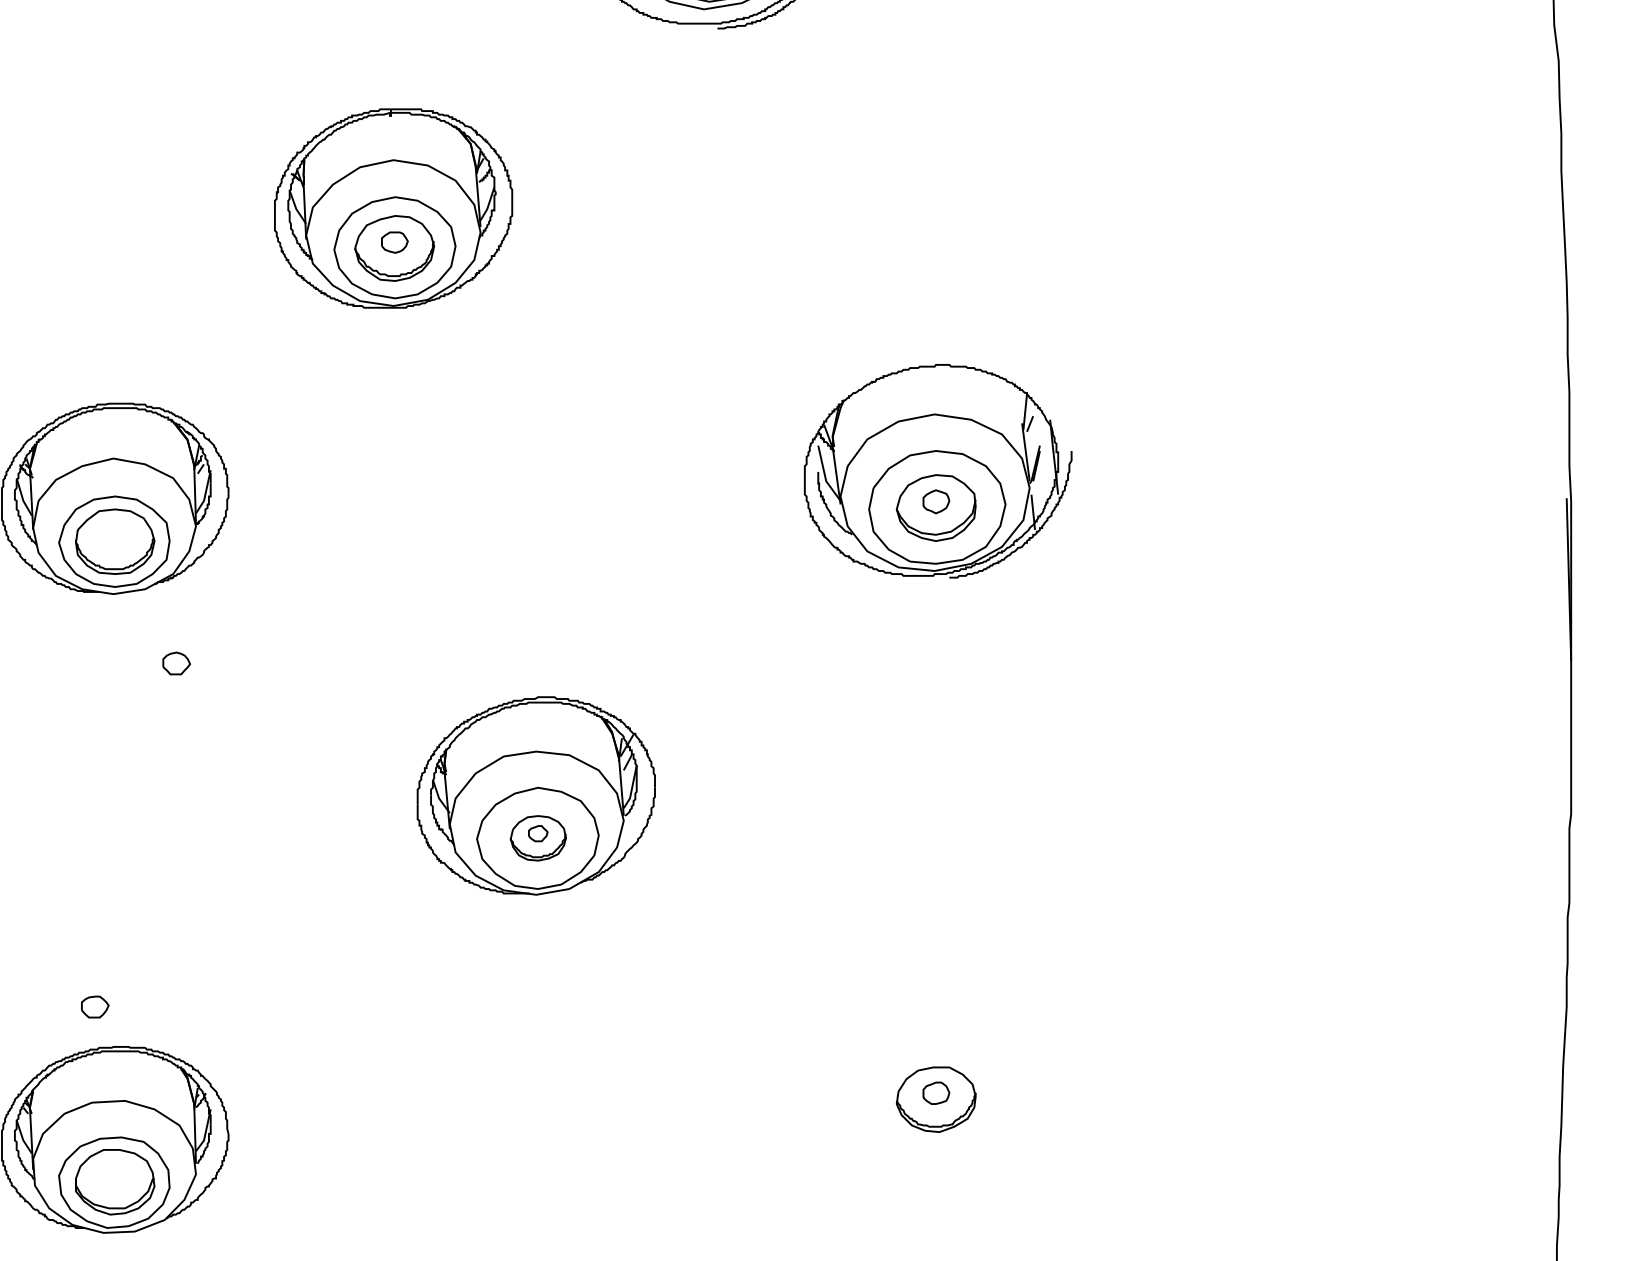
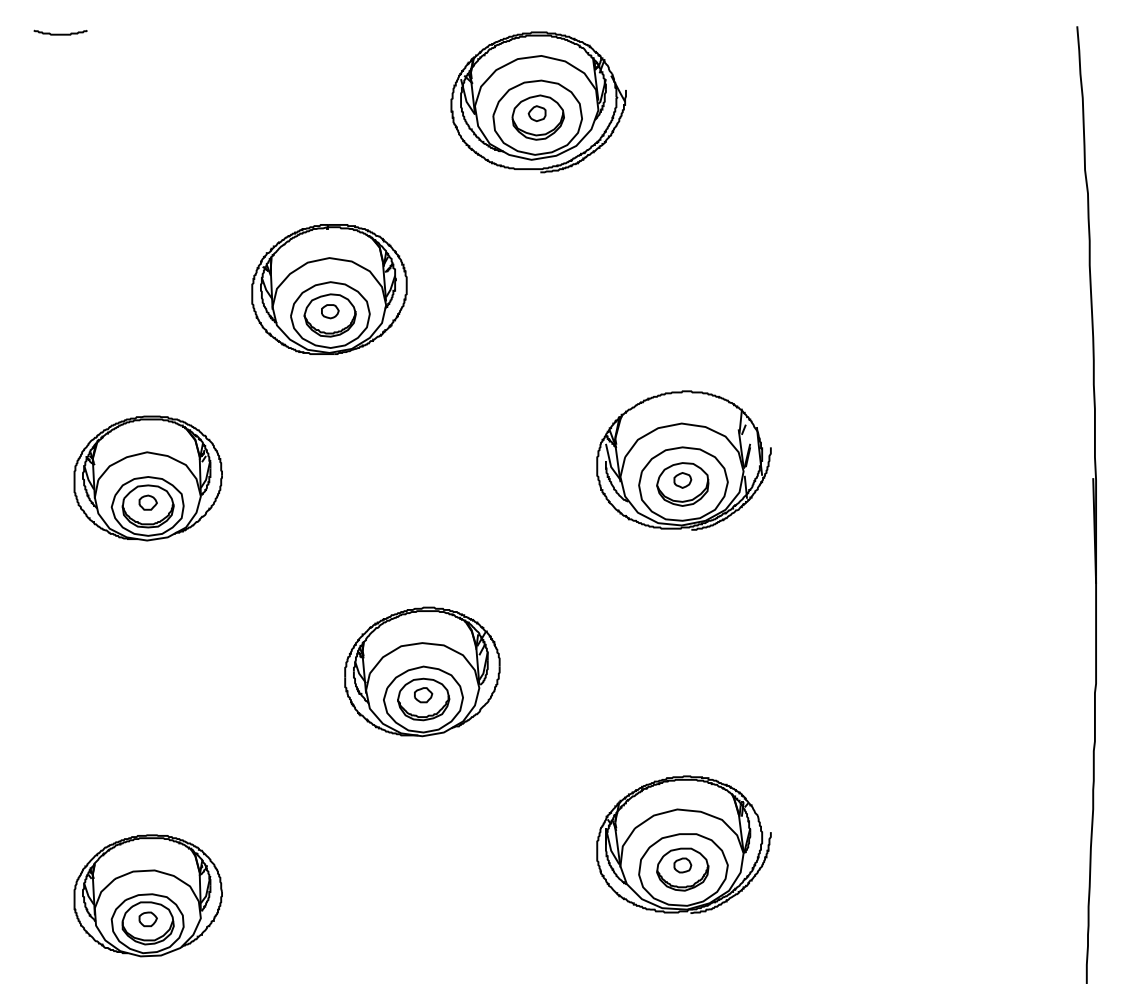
part: (175, 663) -> (147, 502), moved
part: (537, 838) -> (423, 699), size x1.43
part: (94, 1007) -> (147, 919), moved
part: (937, 1061) -> (683, 844), added

